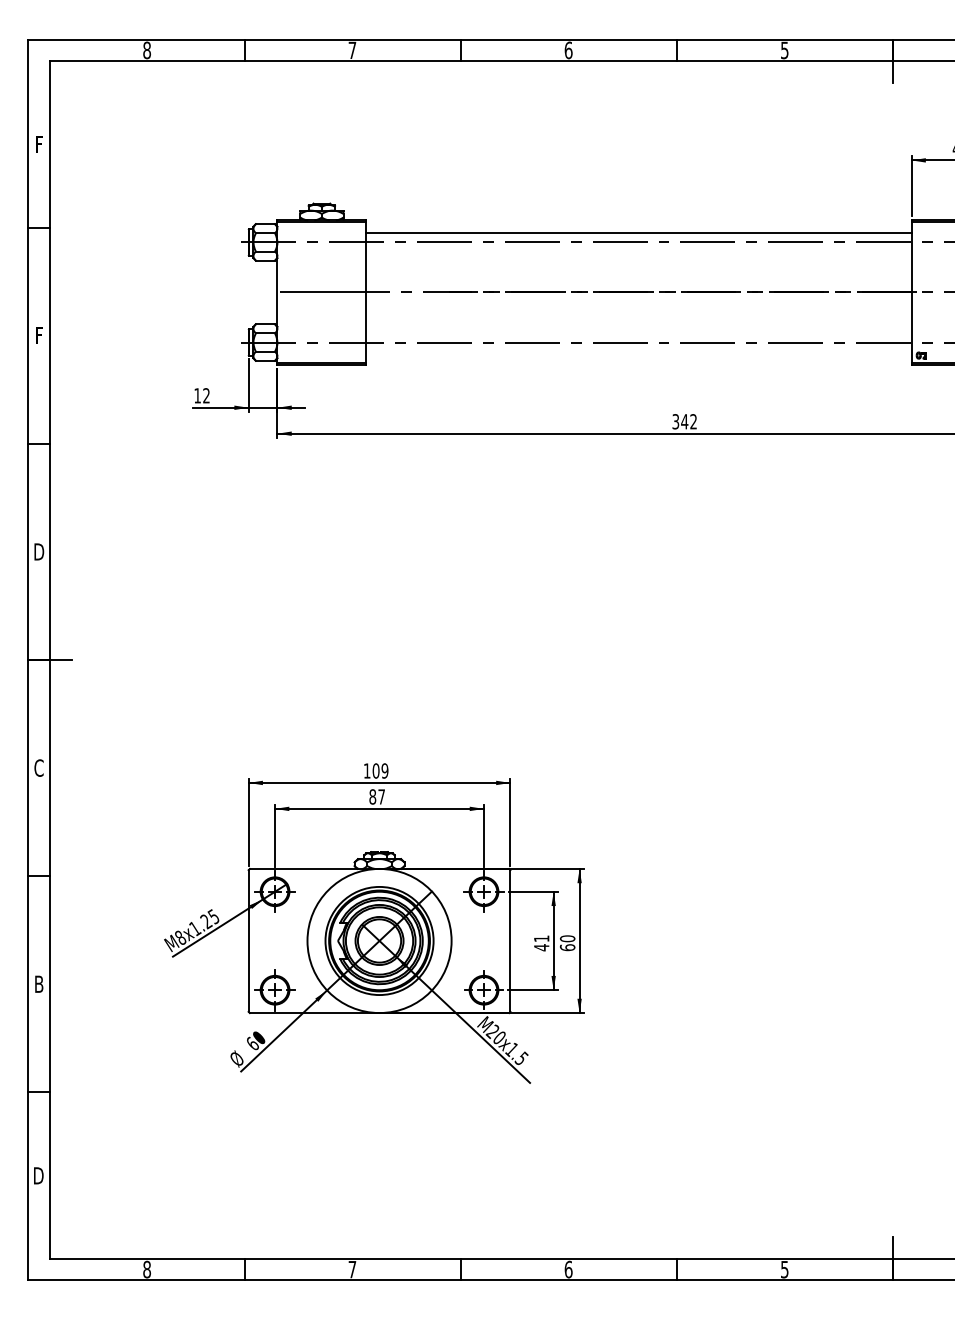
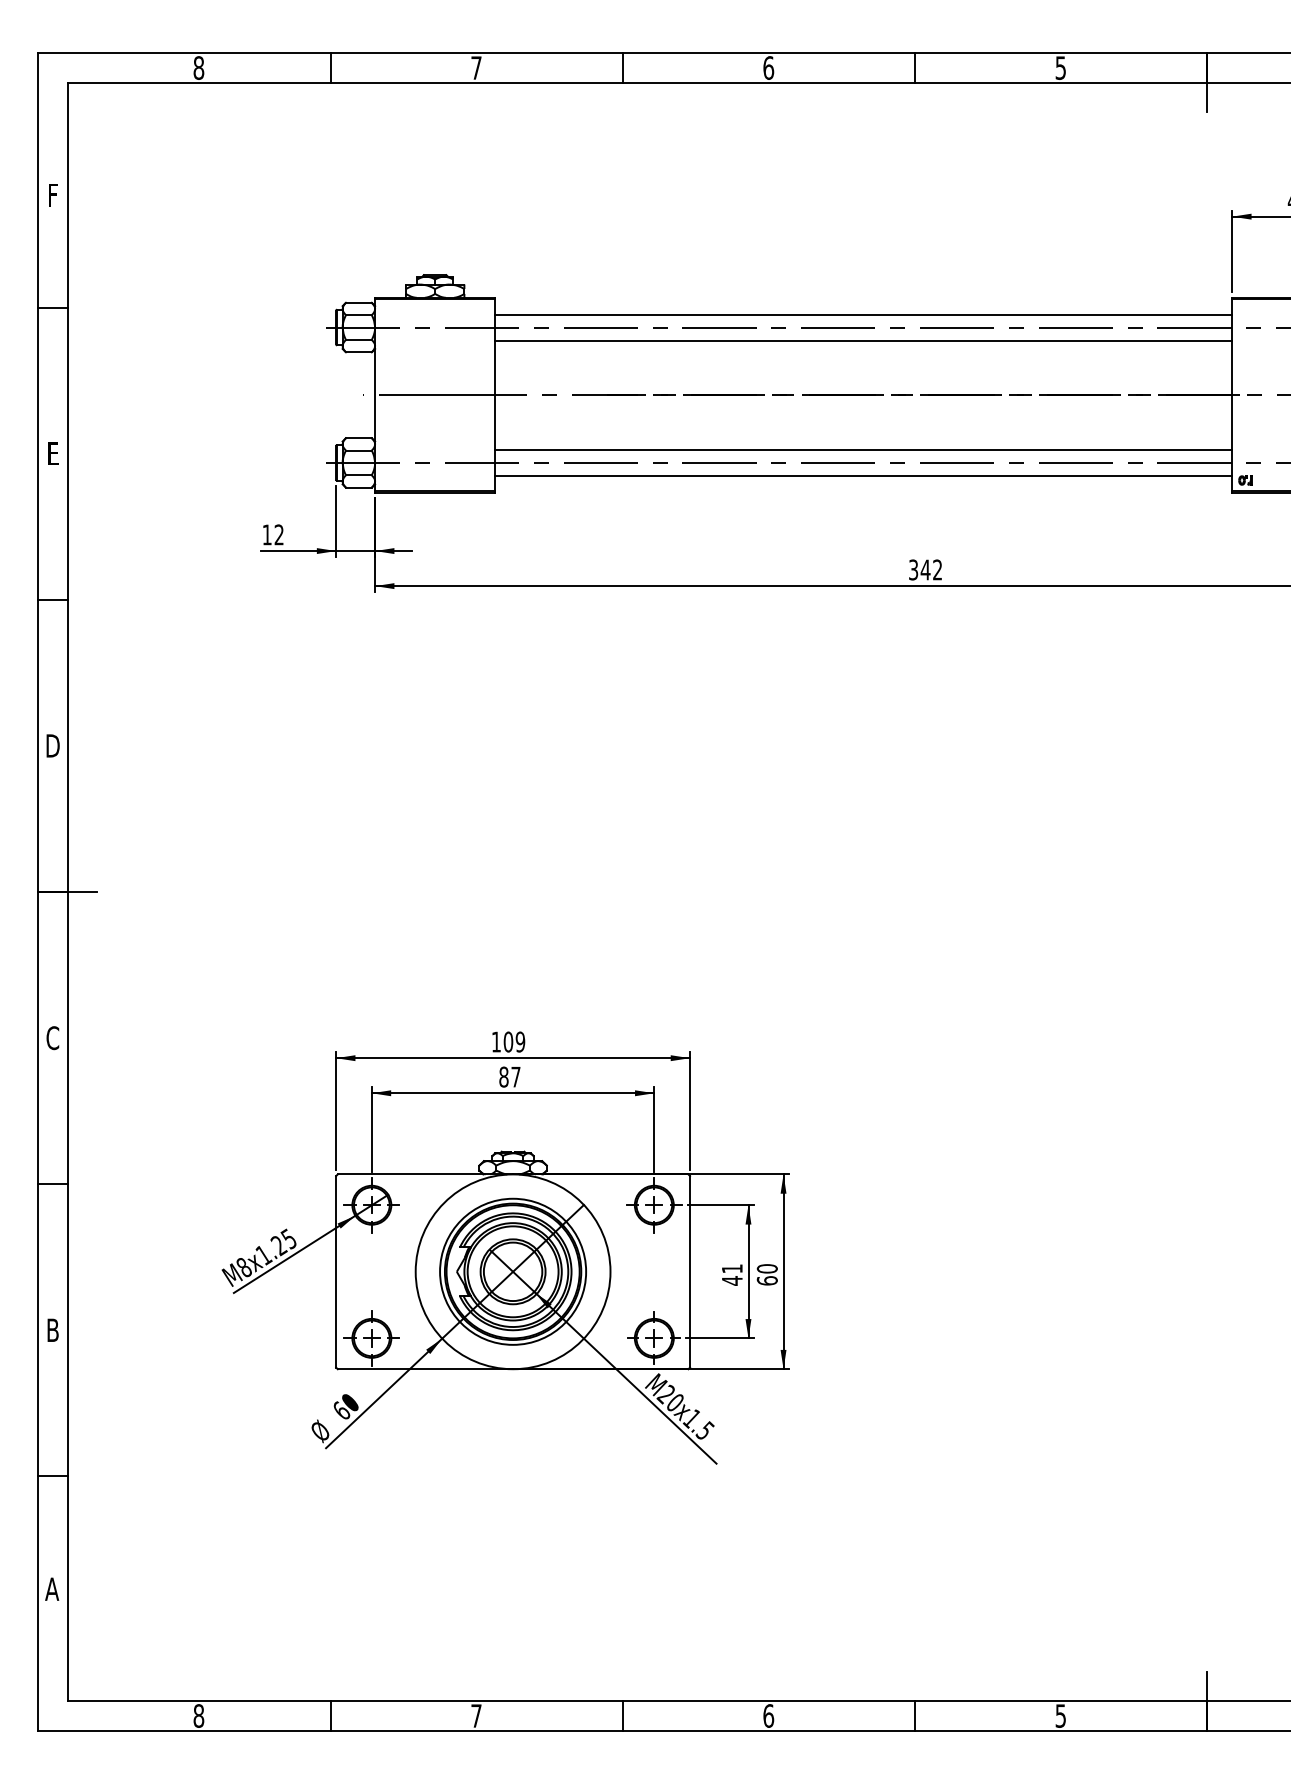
line: (638, 252) -> (863, 341), added
line: (638, 332) -> (863, 449), added
text: (39, 336) -> (53, 454), F -> E
line: (638, 352) -> (863, 476), added
text: (38, 1175) -> (52, 1588), D -> A

